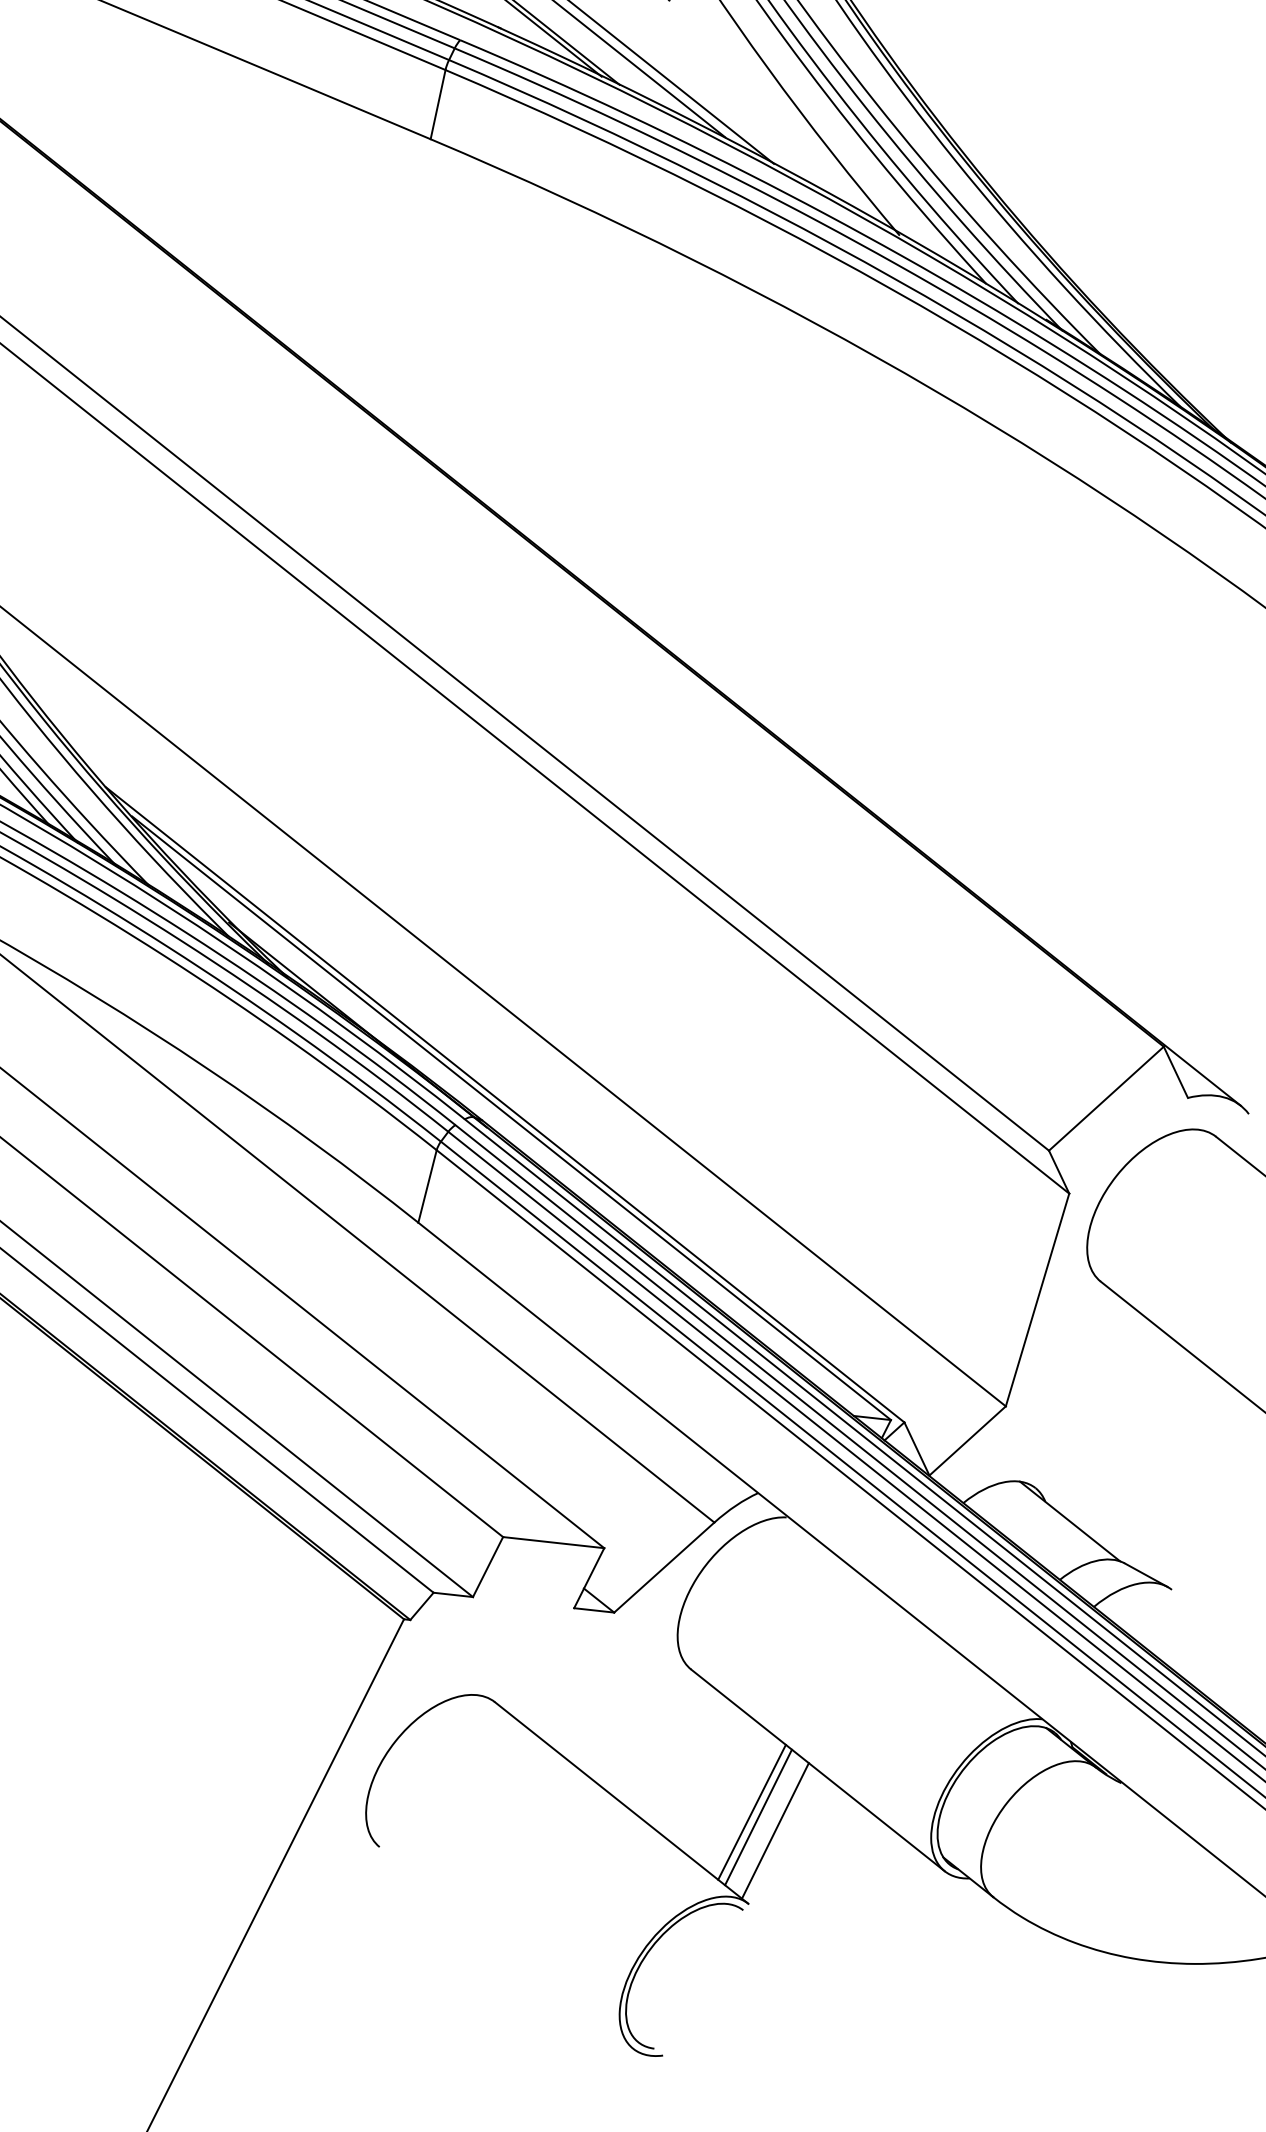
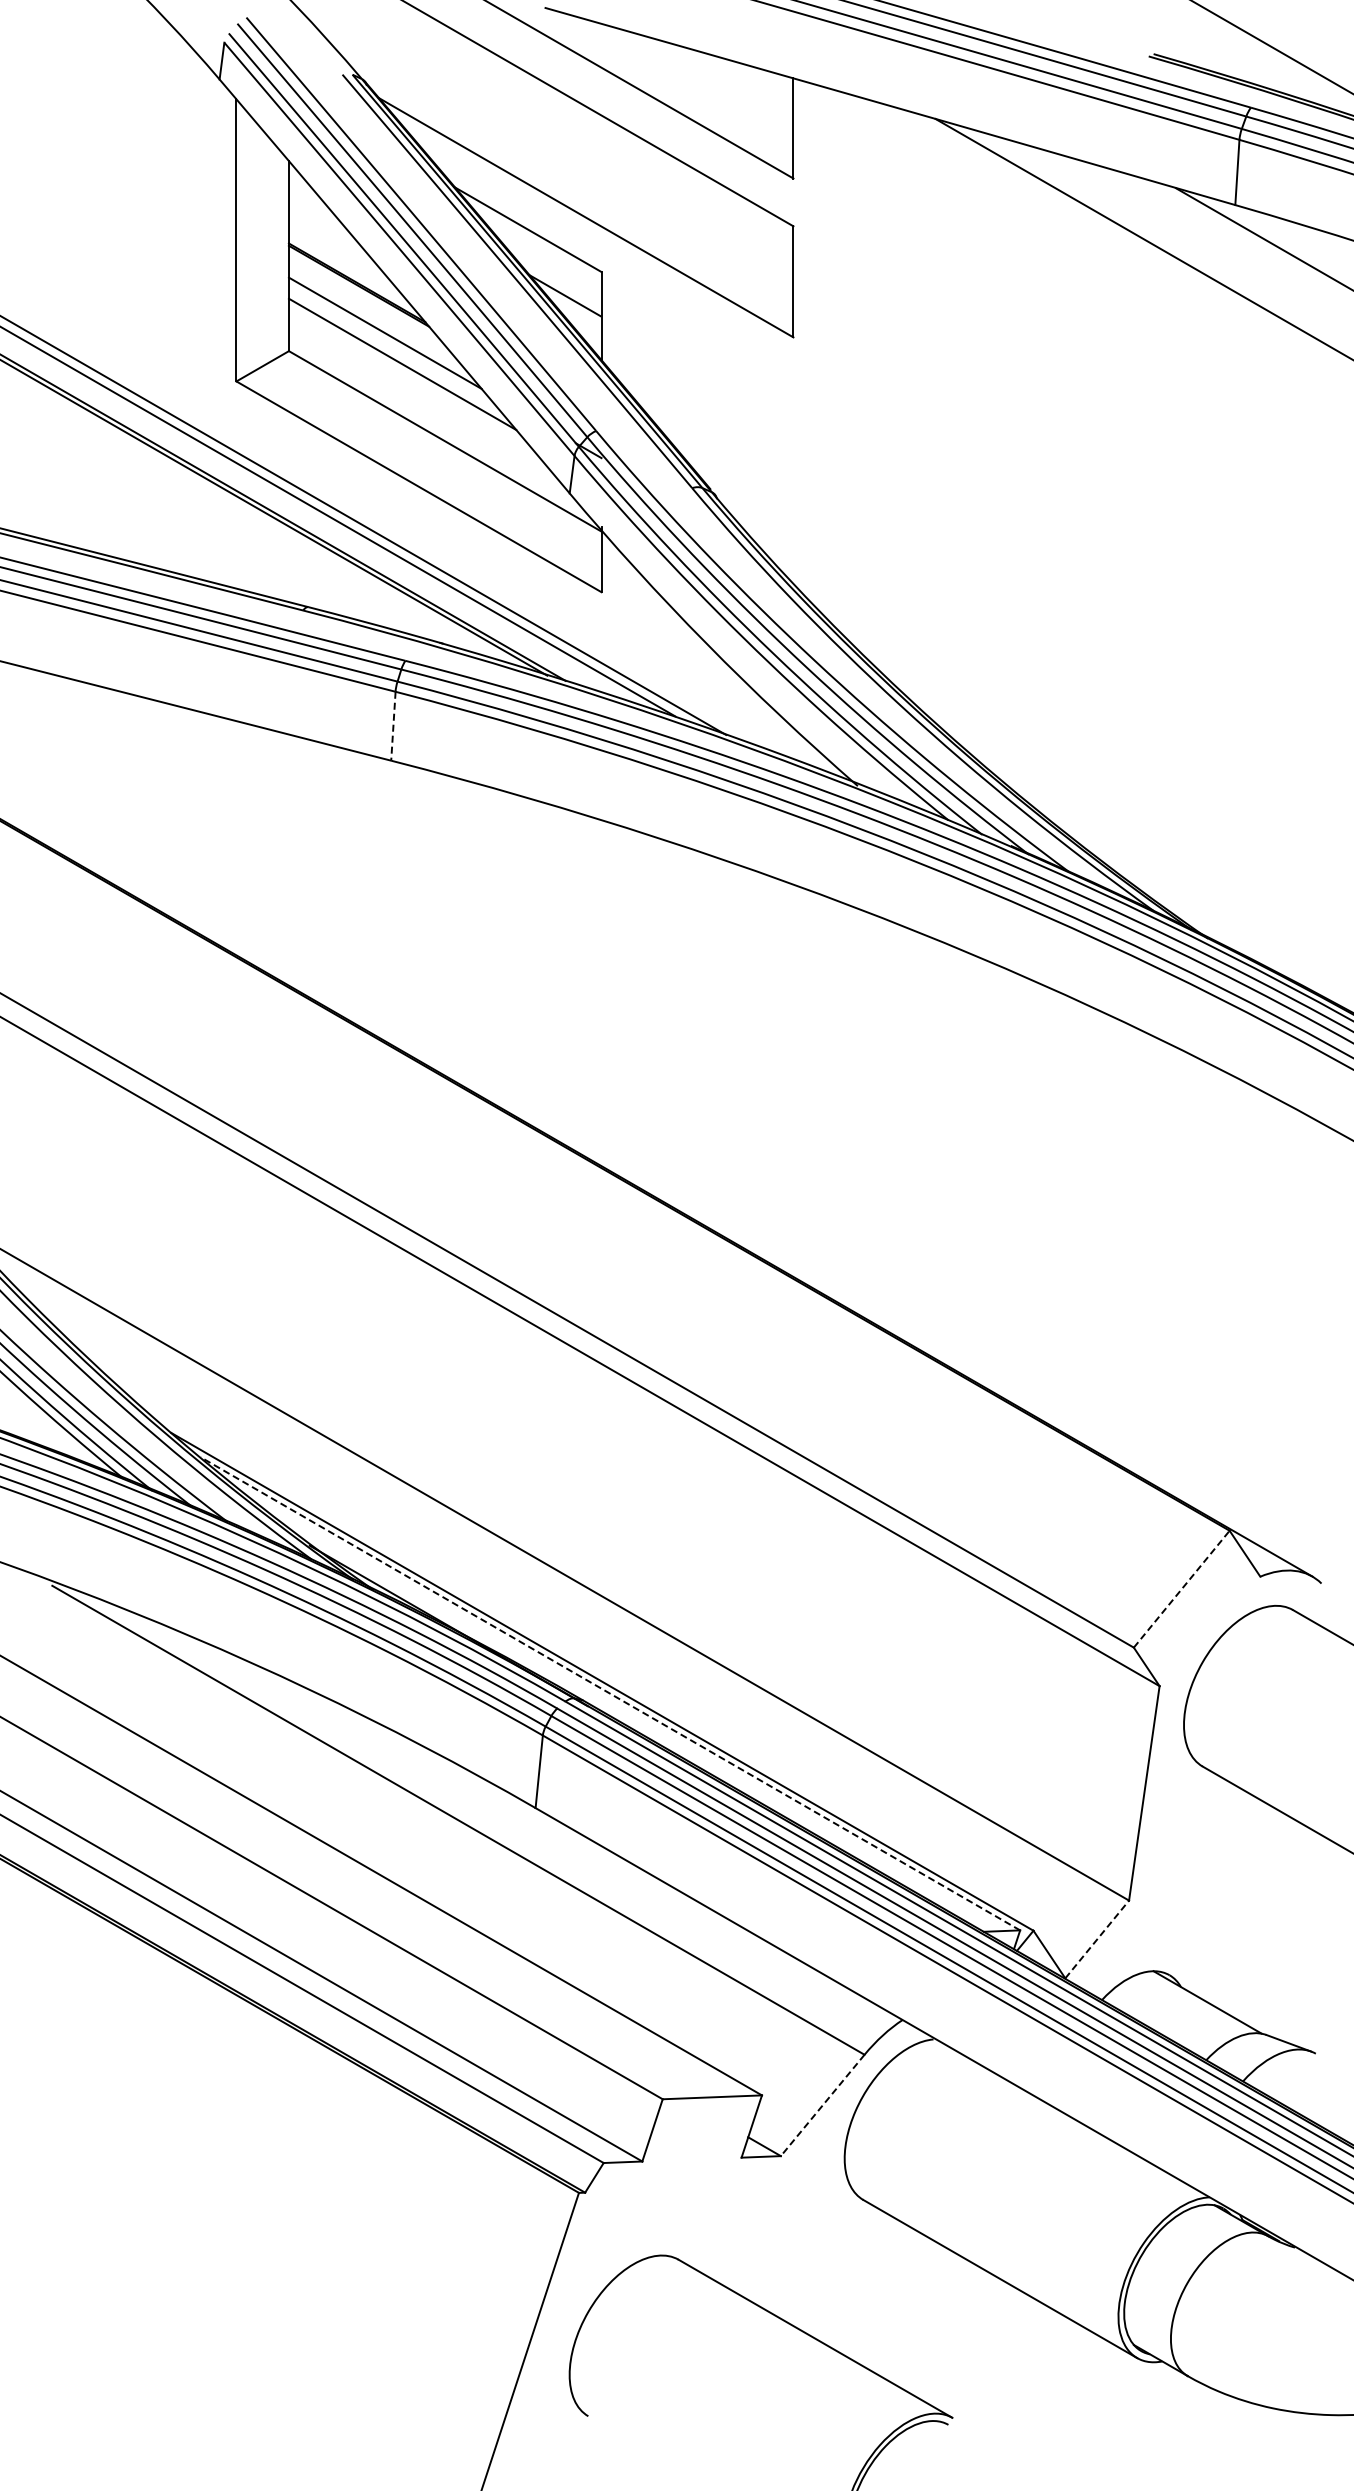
line: (438, 104) -> (393, 726), solid -> dashed
line: (1106, 1098) -> (1181, 1589), solid -> dashed
line: (511, 1117) -> (610, 1693), solid -> dashed
line: (967, 1440) -> (1097, 1939), solid -> dashed
line: (664, 1567) -> (822, 2105), solid -> dashed
line: (751, 1811) -> (942, 2328), removed
line: (758, 1816) -> (949, 2332), removed
line: (775, 1830) -> (967, 2343), removed

